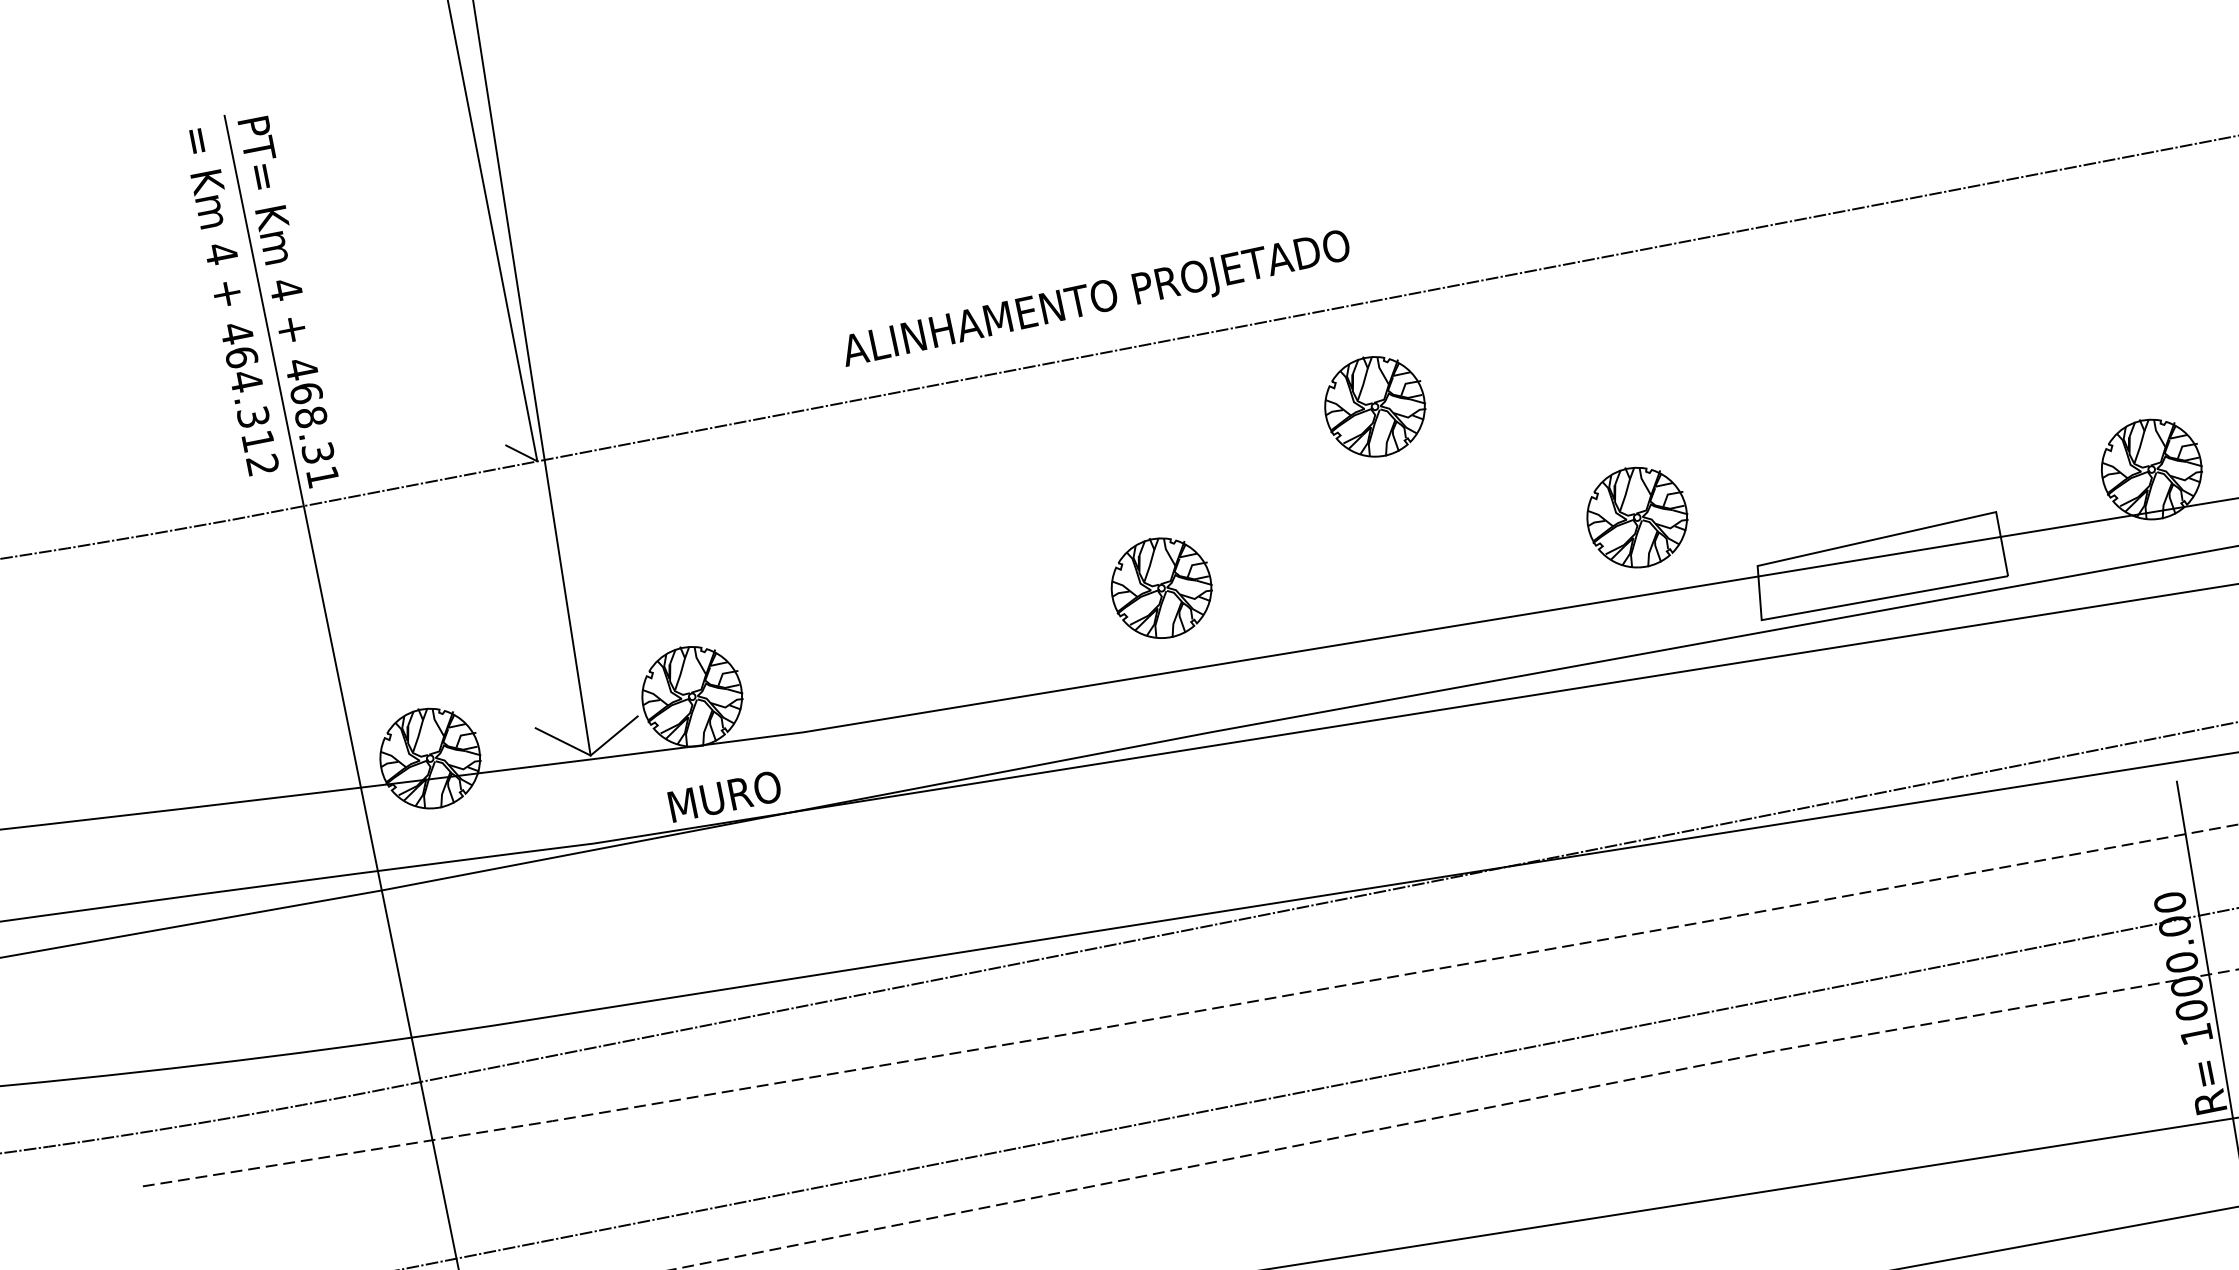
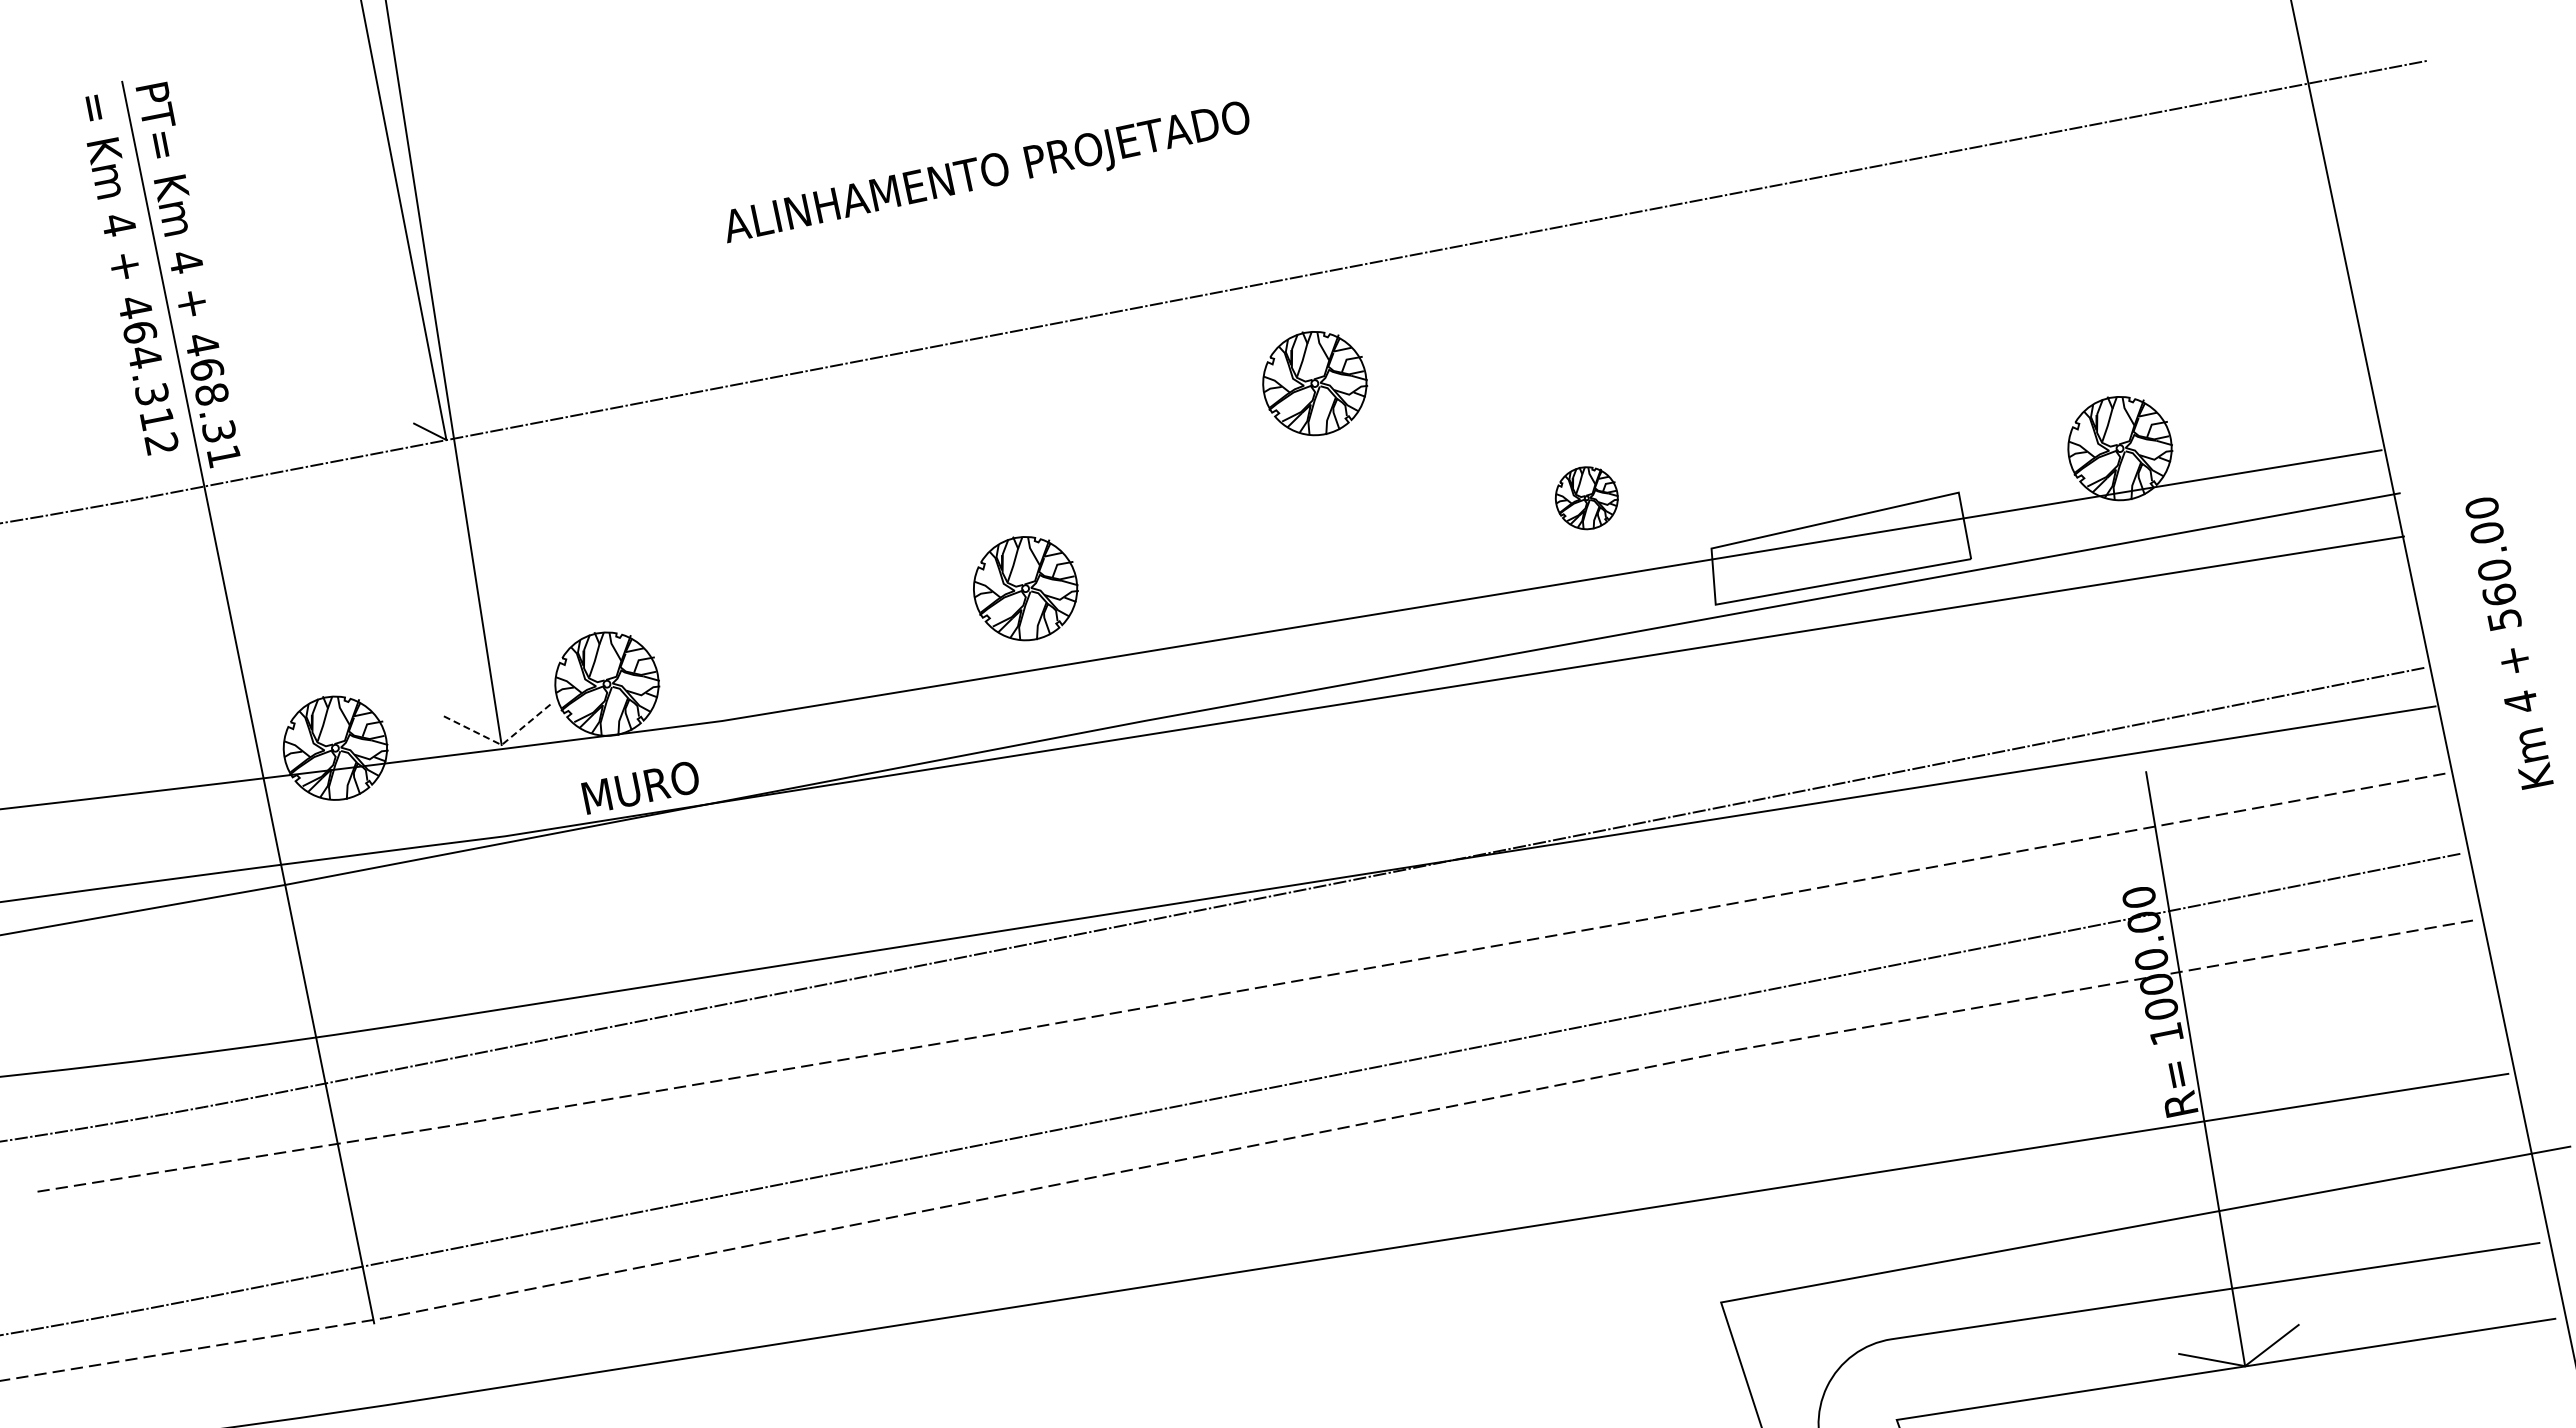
text: (1097, 298) -> (988, 172), moved
part: (1637, 516) -> (1586, 497), size x0.6
part: (1161, 588) -> (1025, 588), moved
line: (590, 755) -> (501, 745), solid -> dashed

